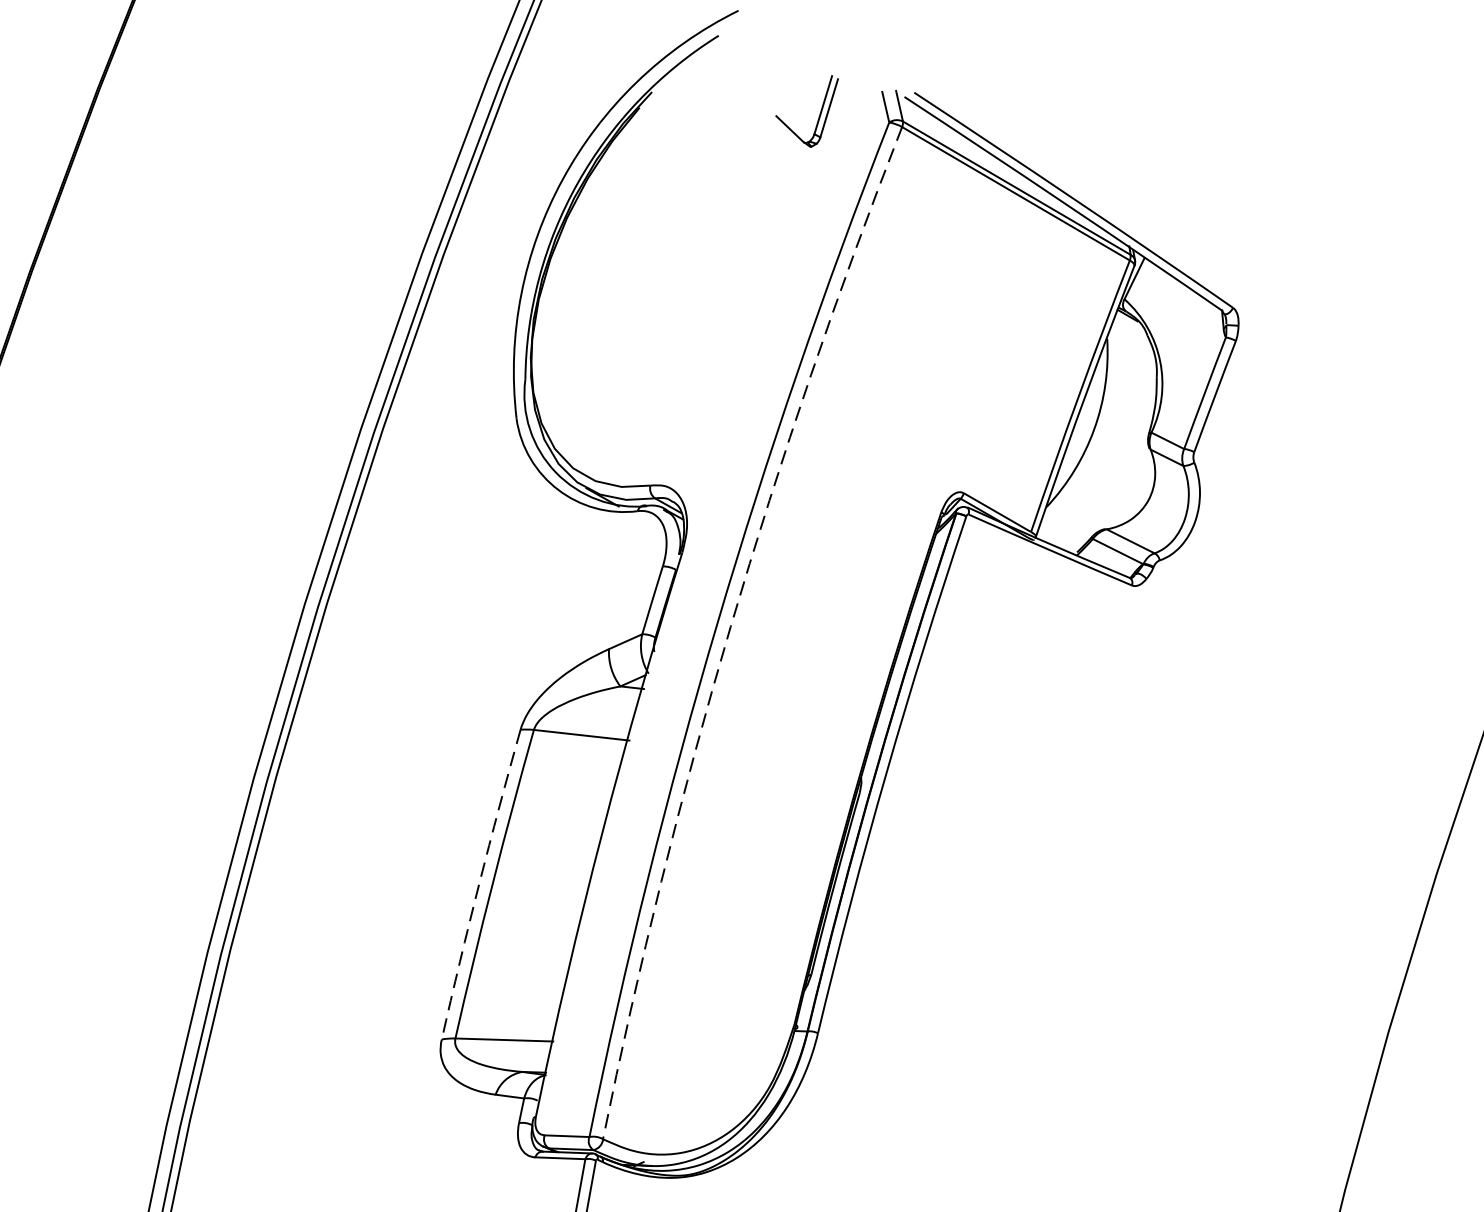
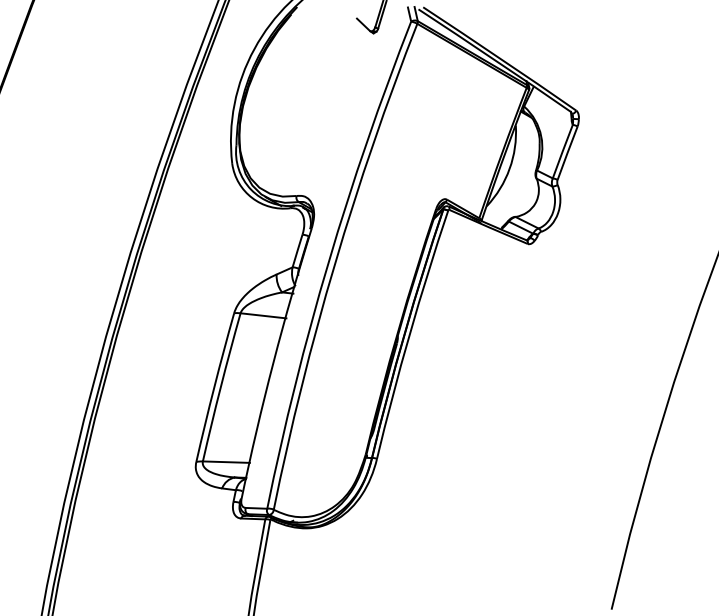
arc: (731, 626) -> (335, 263), dashed -> solid
arc: (479, 884) -> (214, 387), dashed -> solid

